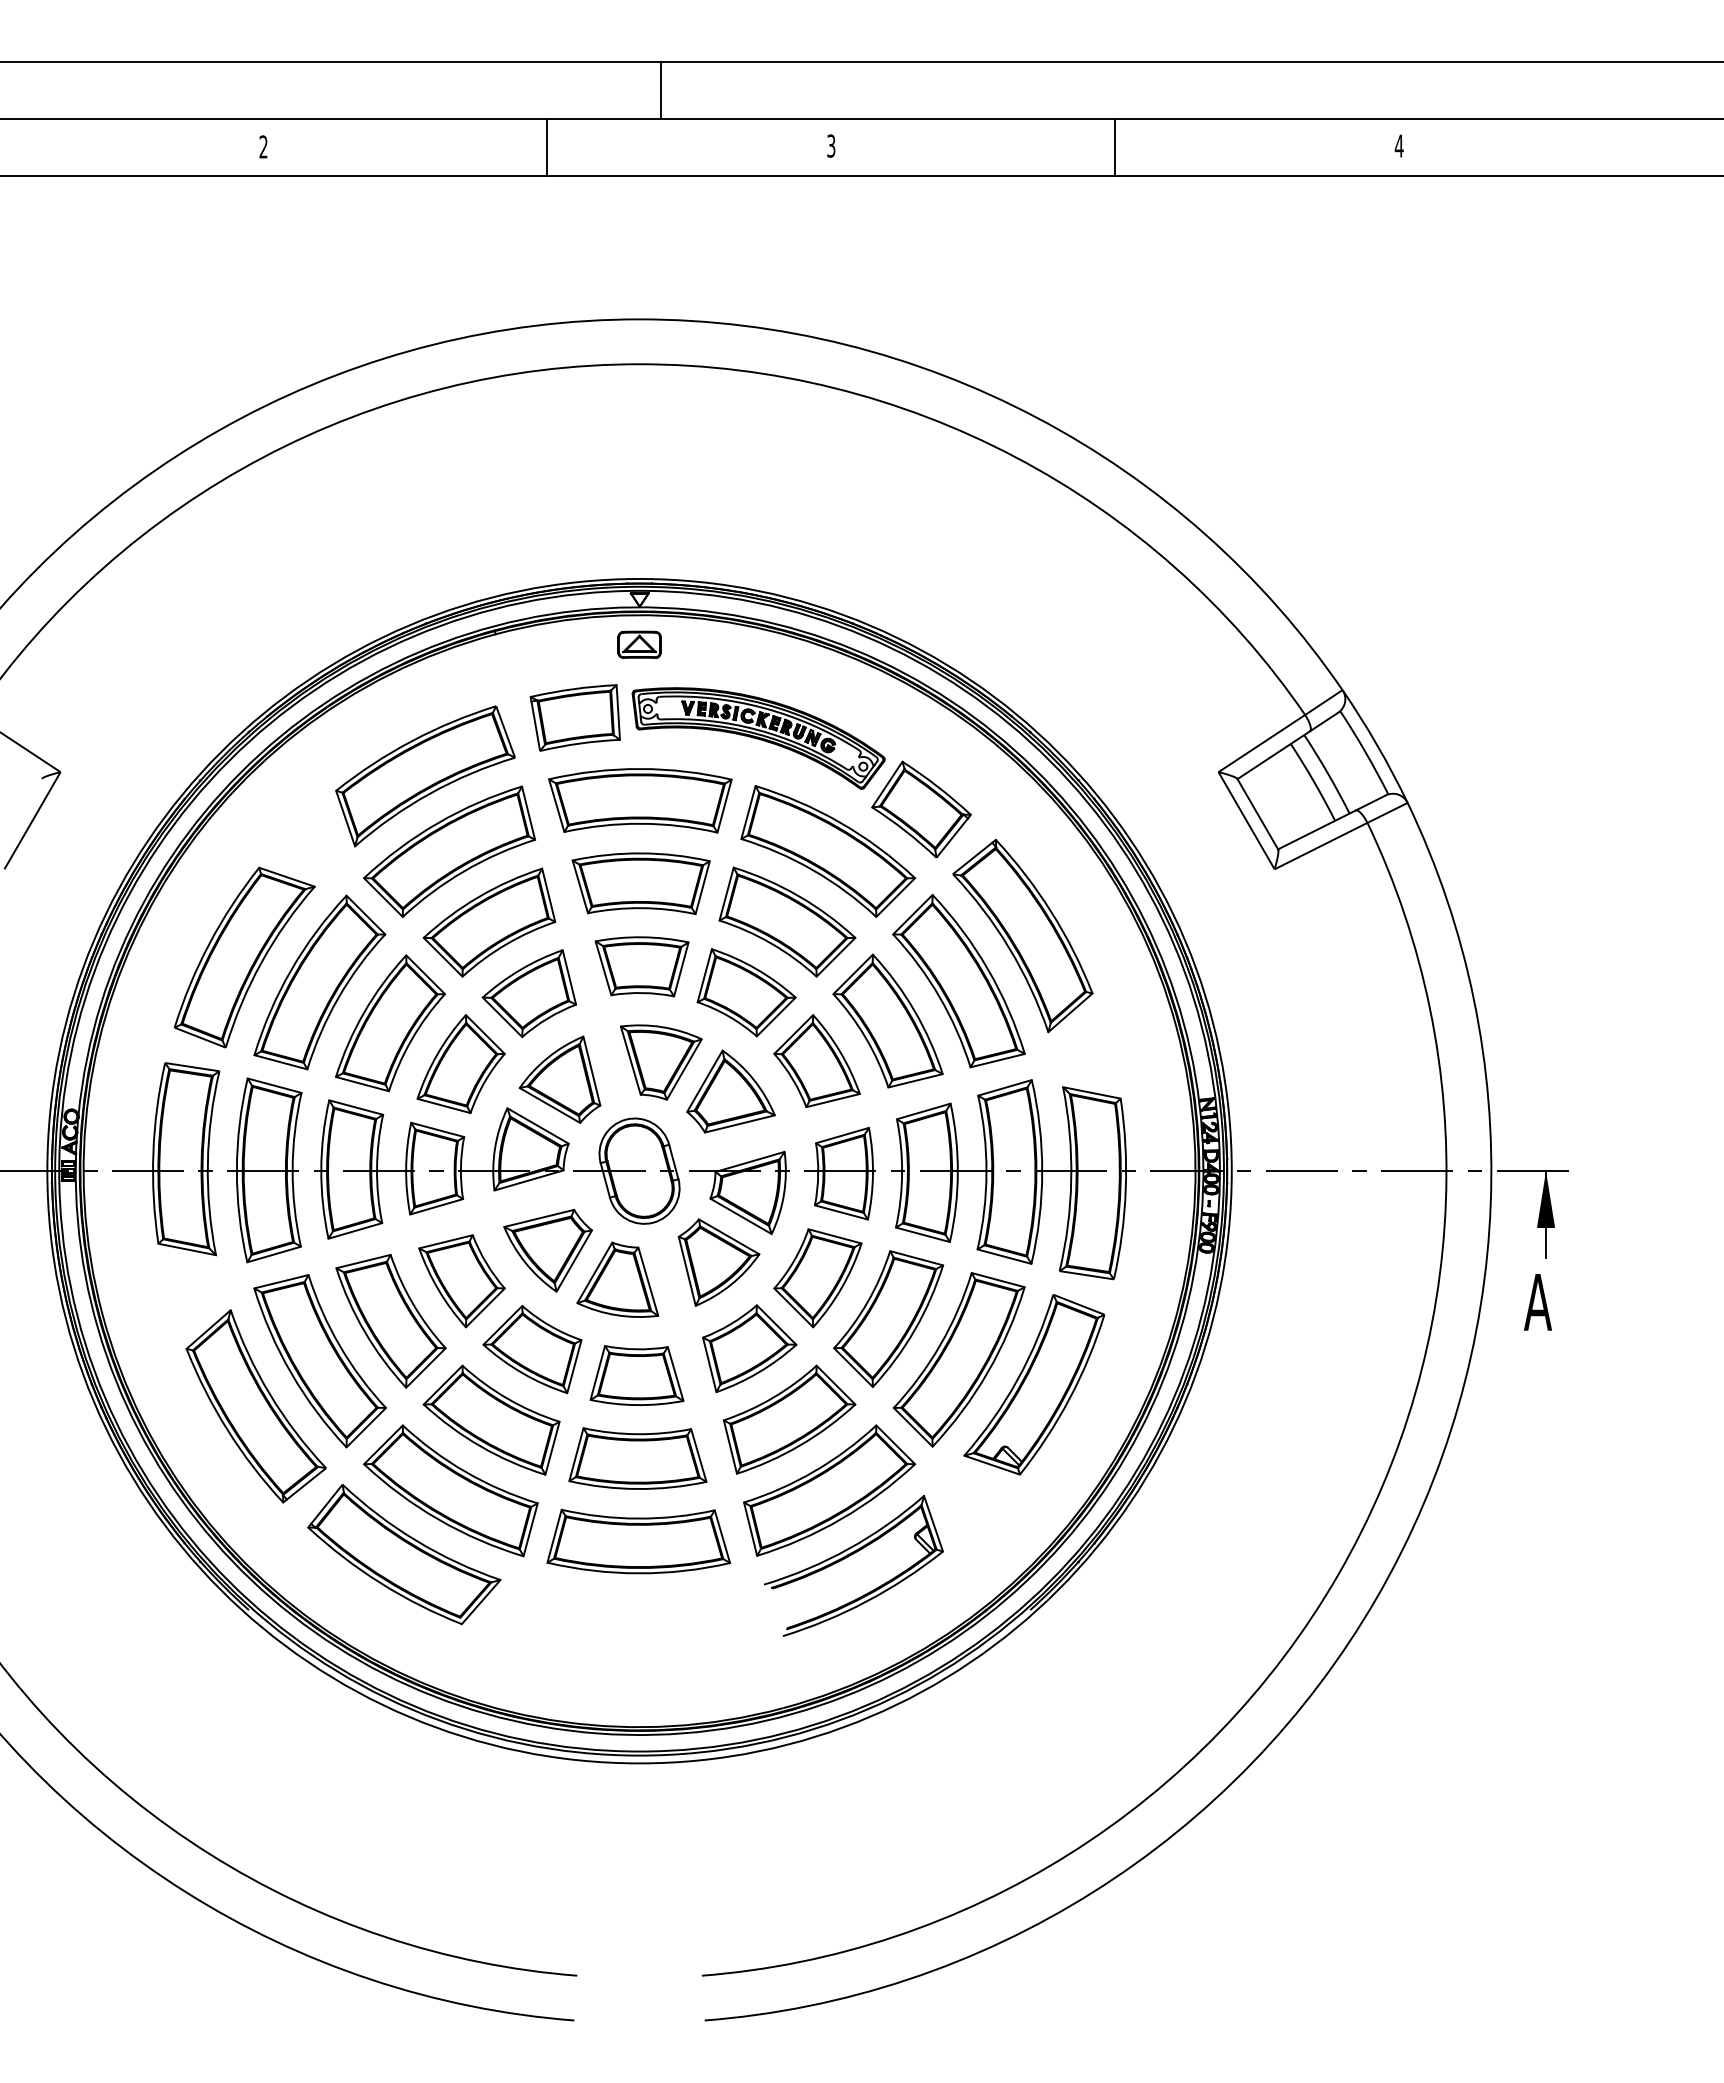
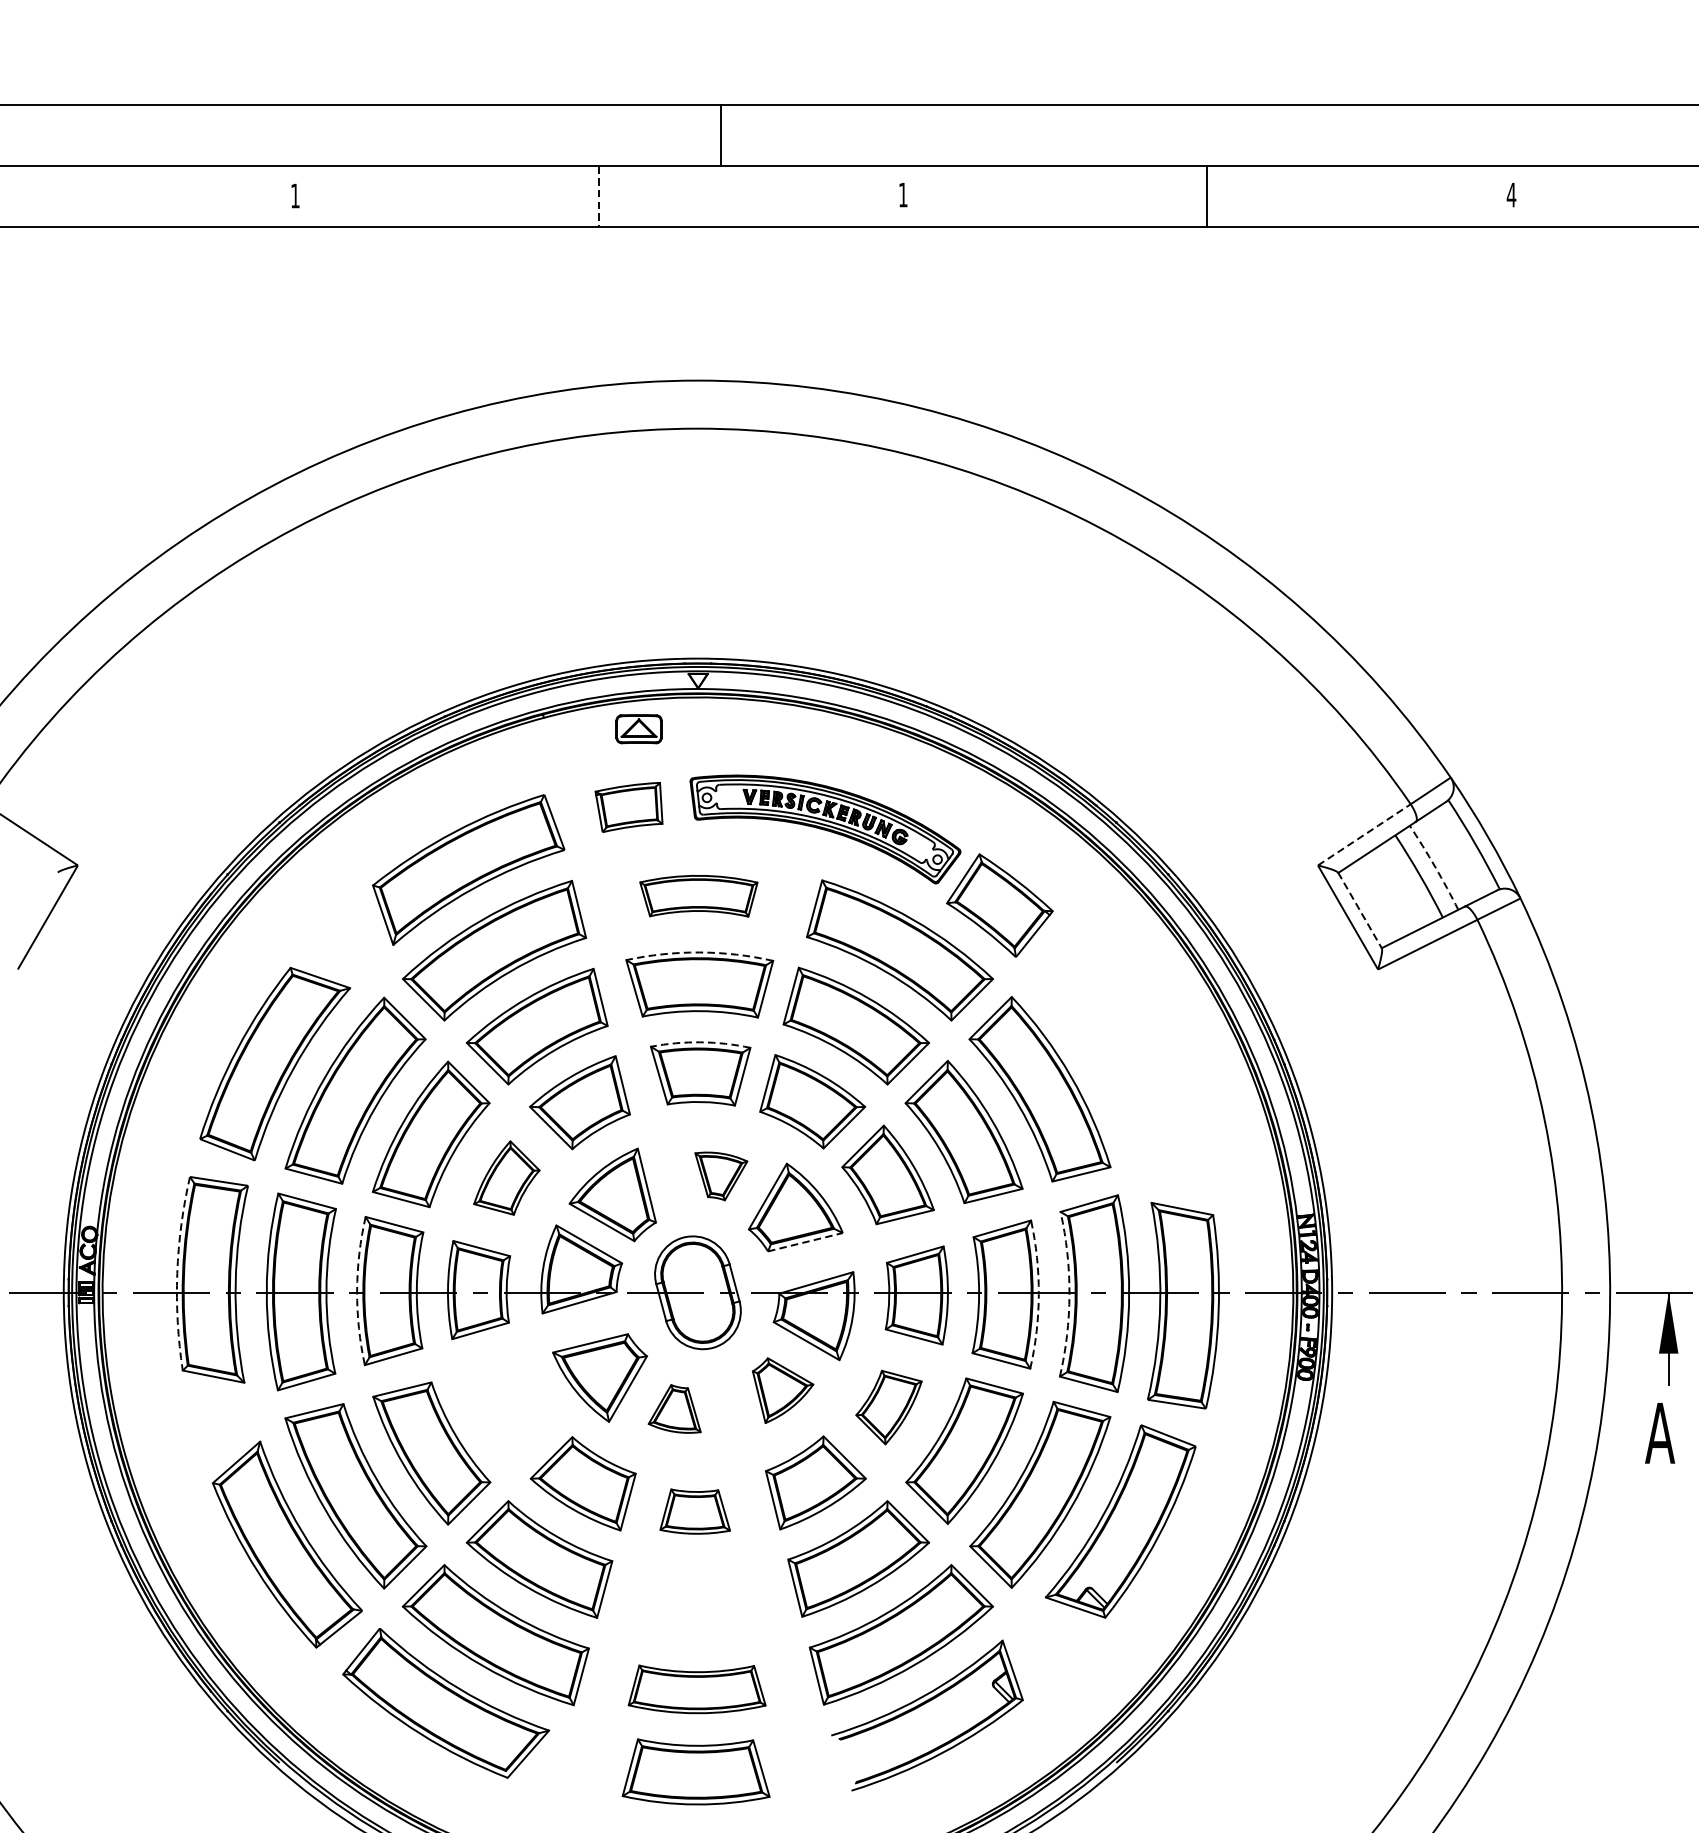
text: (831, 145) -> (903, 194), 3 -> 1
text: (263, 146) -> (295, 195), 2 -> 1
line: (547, 148) -> (599, 197), solid -> dashed
part: (639, 644) -> (638, 728), moved
part: (574, 717) -> (628, 806), size x0.7
line: (1262, 743) -> (1365, 834), solid -> dashed
arc: (1328, 773) -> (1435, 866), solid -> dashed
part: (640, 800) -> (698, 895), size x0.6
line: (1257, 814) -> (1359, 910), solid -> dashed
arc: (641, 853) -> (700, 952), solid -> dashed
part: (1022, 936) -> (1108, 1041), removed
arc: (642, 937) -> (701, 1042), solid -> dashed
part: (661, 1062) -> (721, 1176), size x0.6
part: (460, 1063) -> (506, 1177), size x0.7
line: (739, 1123) -> (804, 1241), solid -> dashed
arc: (153, 1153) -> (177, 1273), solid -> dashed
arc: (321, 1169) -> (357, 1291), solid -> dashed
arc: (957, 1172) -> (1038, 1294), solid -> dashed
arc: (986, 1172) -> (1069, 1294), solid -> dashed
part: (718, 1262) -> (782, 1390), size x0.7
part: (817, 1278) -> (888, 1407), size x0.7
part: (617, 1279) -> (674, 1408), size x0.6
part: (461, 1281) -> (507, 1410), removed
part: (636, 1375) -> (694, 1511), size x0.7
part: (637, 1458) -> (695, 1771), moved
part: (638, 1541) -> (696, 1689), size x0.7

